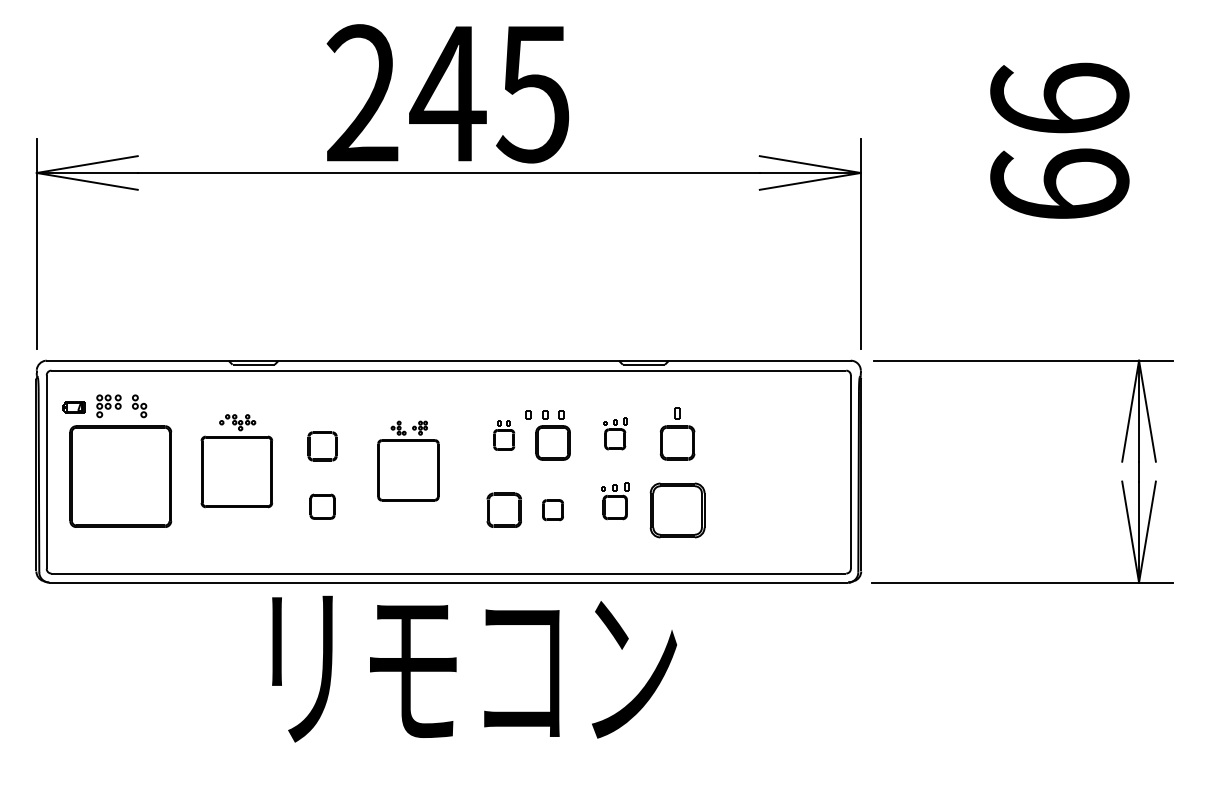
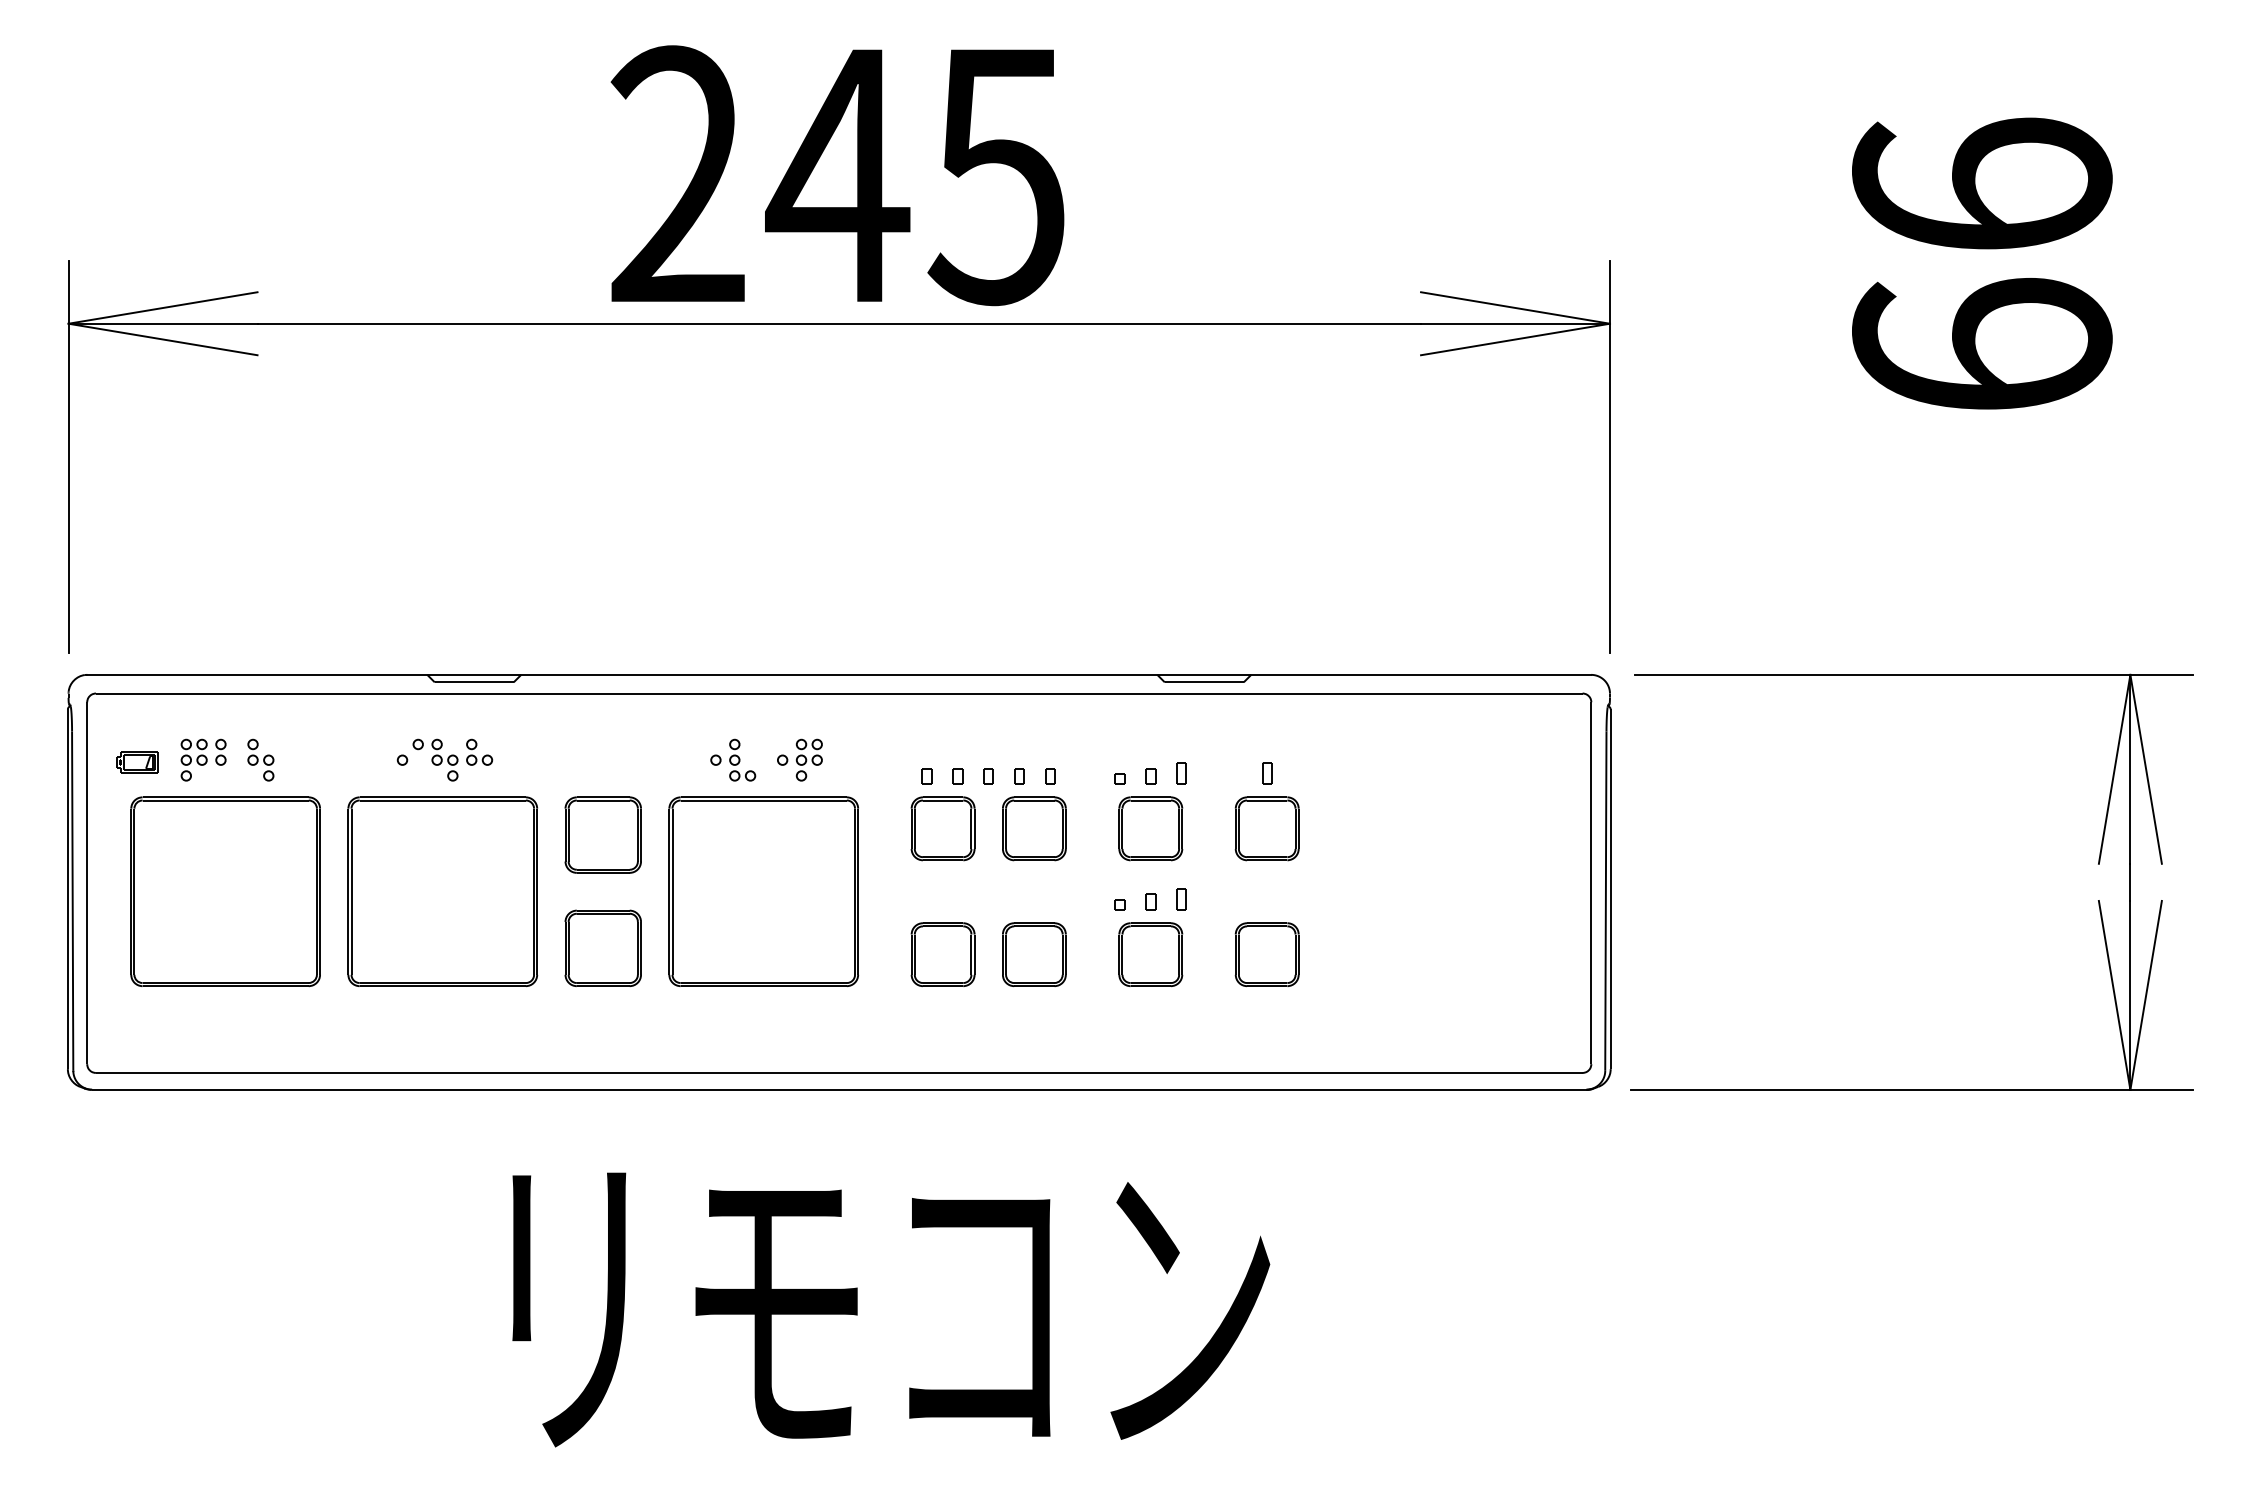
part: (614, 433) -> (1149, 811), size x1.67
part: (503, 435) -> (941, 814), size x1.67
part: (322, 446) -> (603, 835), size x1.43
part: (236, 460) -> (442, 861), size x1.43
part: (408, 460) -> (763, 861), size x1.67
part: (614, 500) -> (1149, 936), size x1.43
part: (322, 506) -> (603, 947), size x1.67
part: (552, 509) -> (1033, 953), size x1.67
part: (677, 509) -> (1267, 953), size x0.62
text: (474, 668) -> (891, 1308), moved

